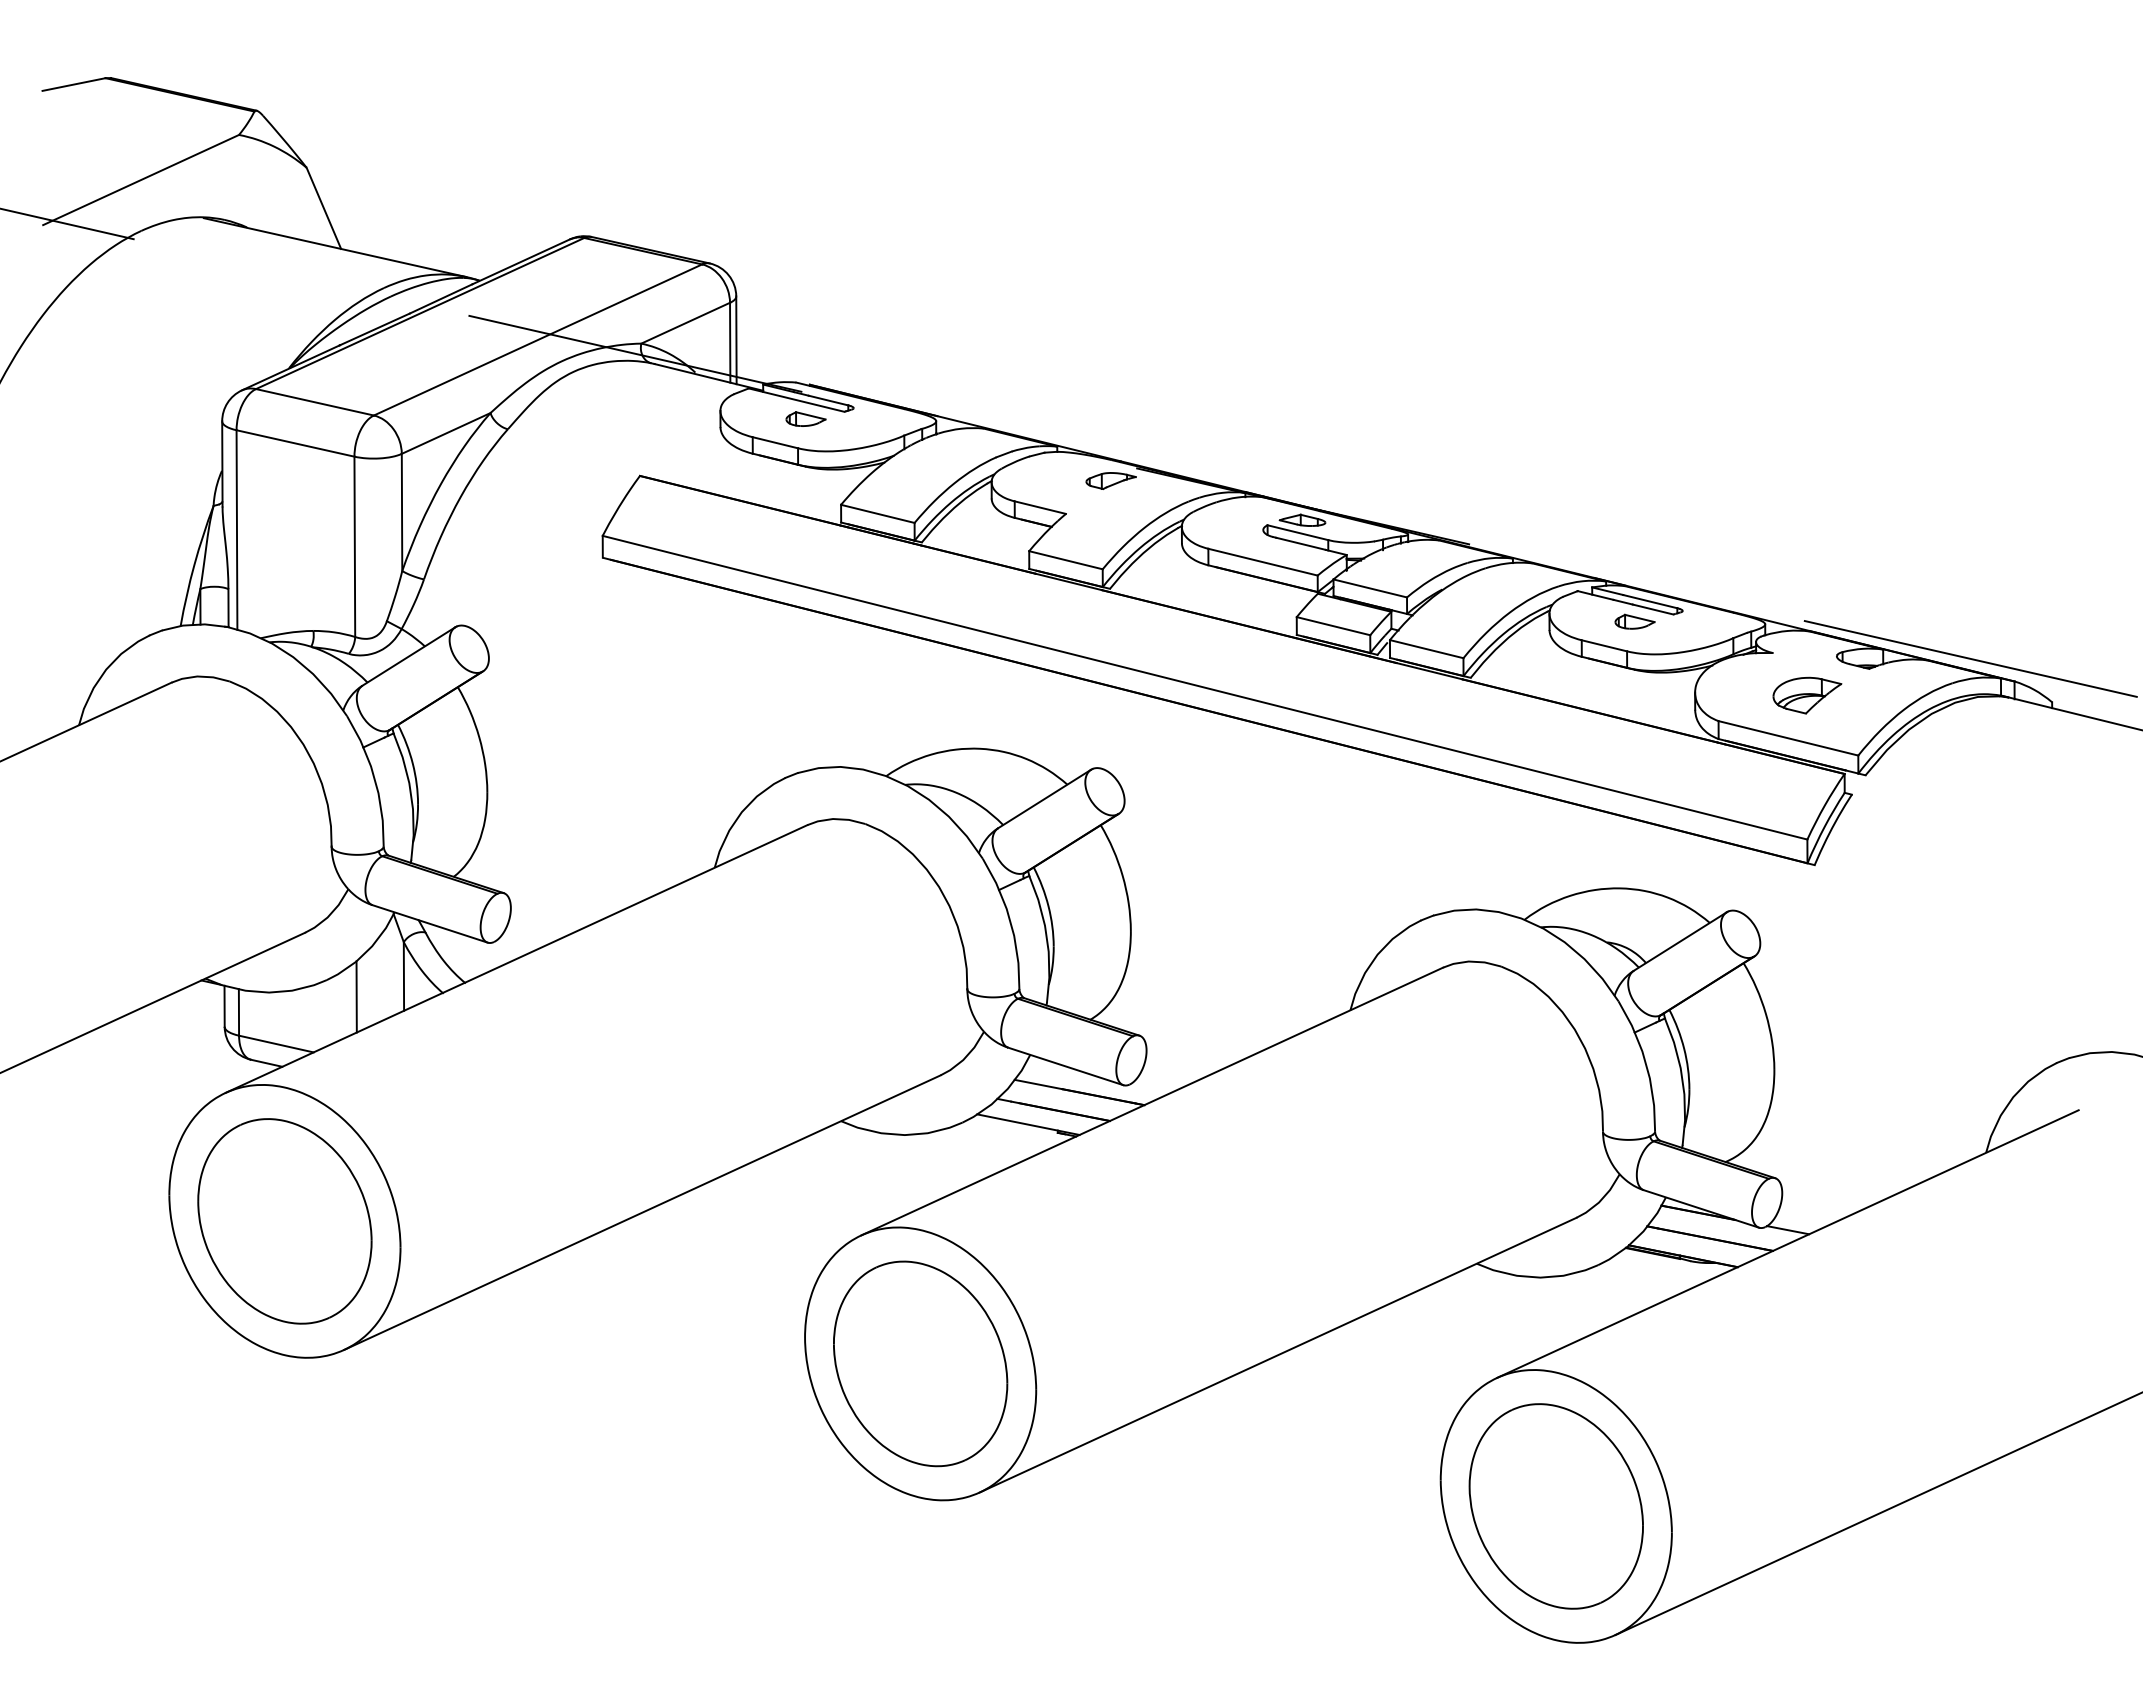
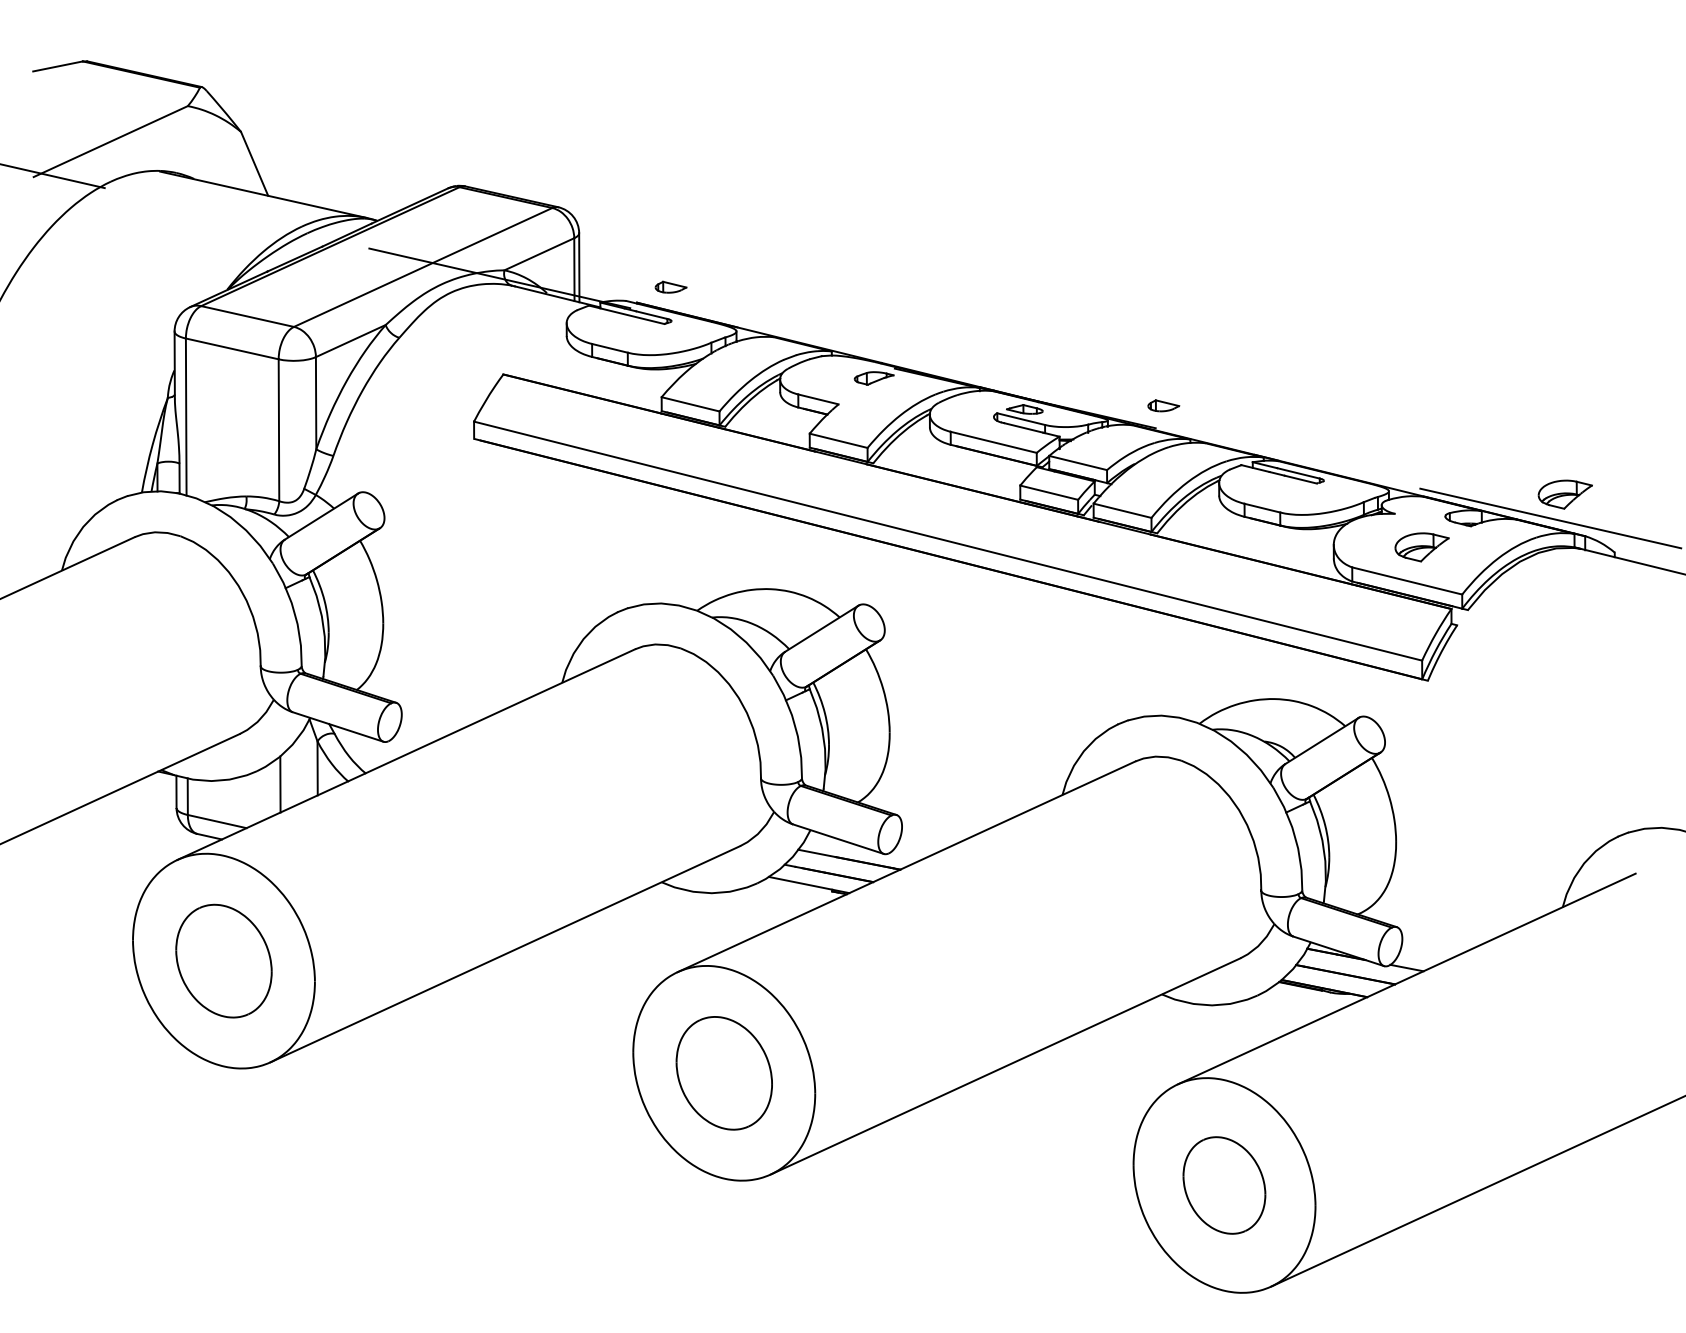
part: (805, 418) -> (670, 286), moved
part: (1634, 621) -> (1163, 405), moved
part: (1989, 628) -> (1565, 494), added
part: (284, 1221) -> (223, 961), size x0.7
part: (920, 1363) -> (724, 1072), size x0.7
part: (1555, 1506) -> (1223, 1185), size x0.6

